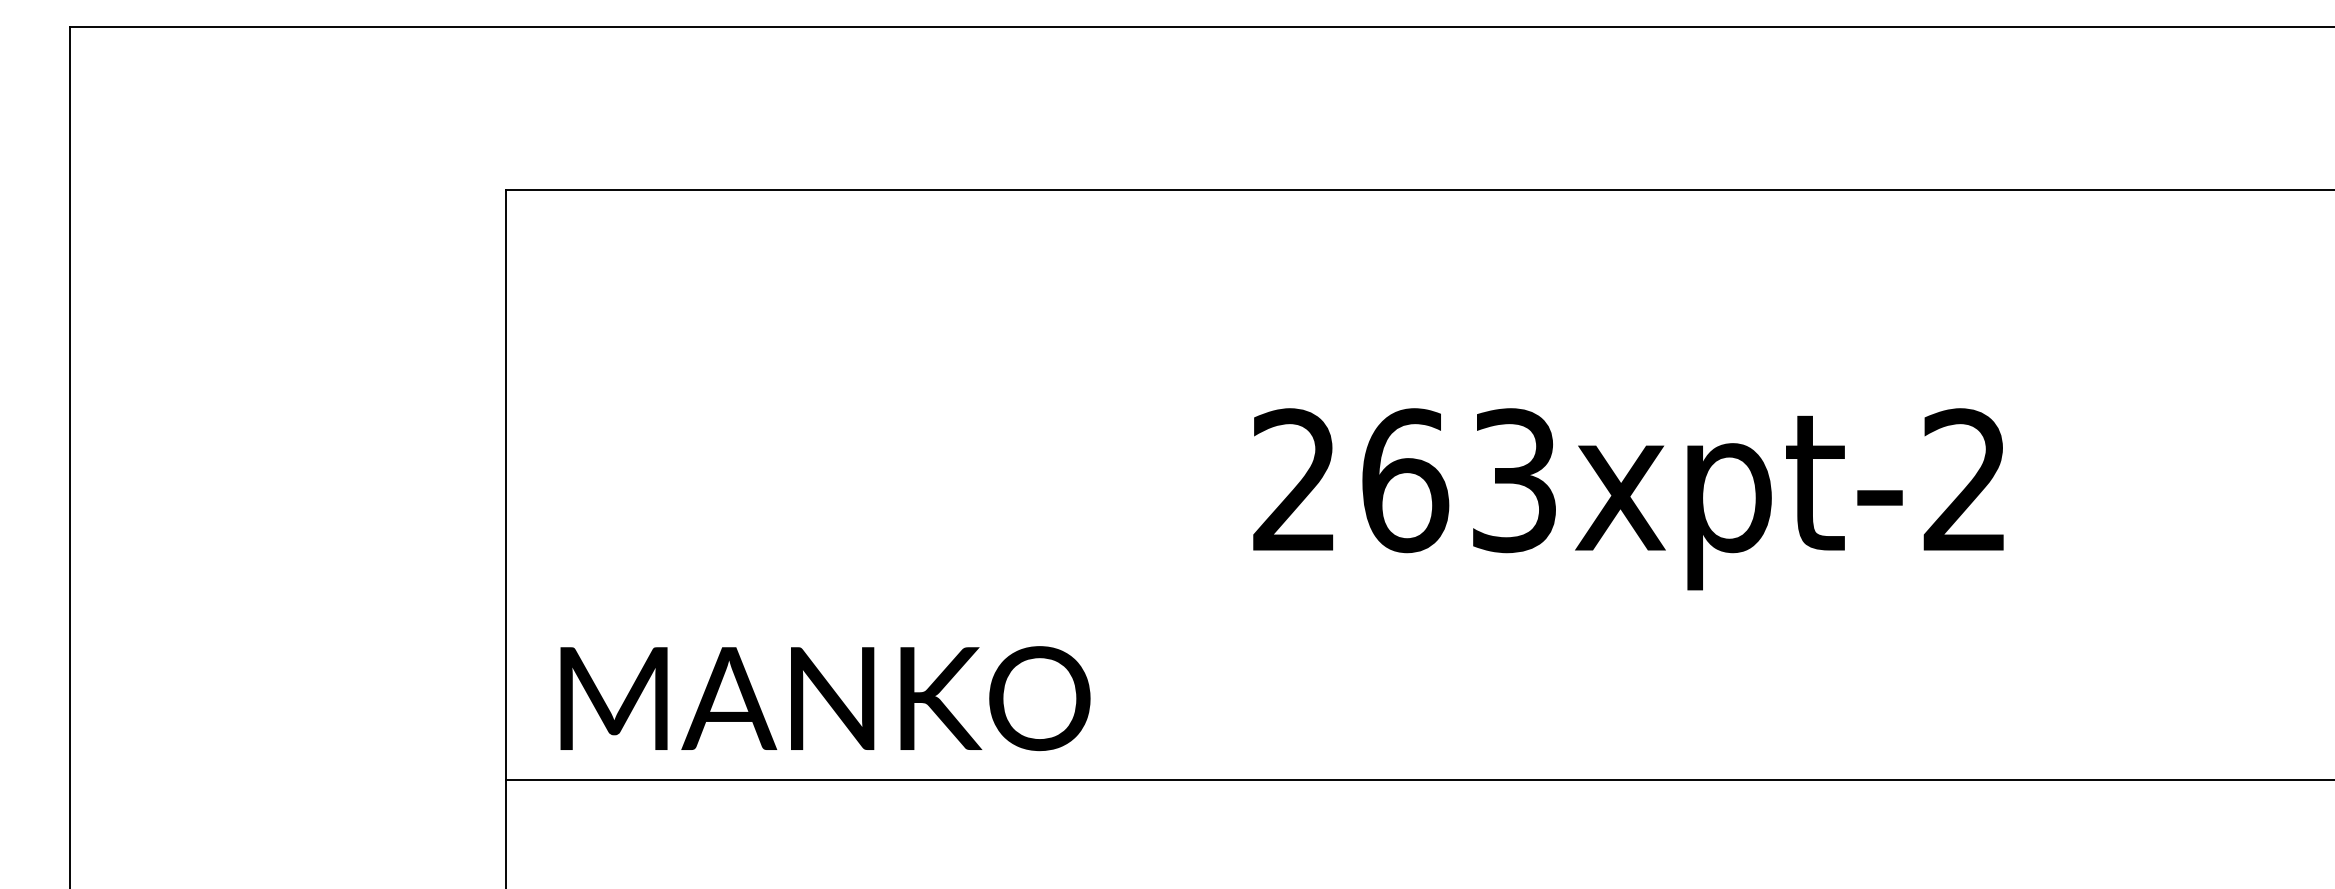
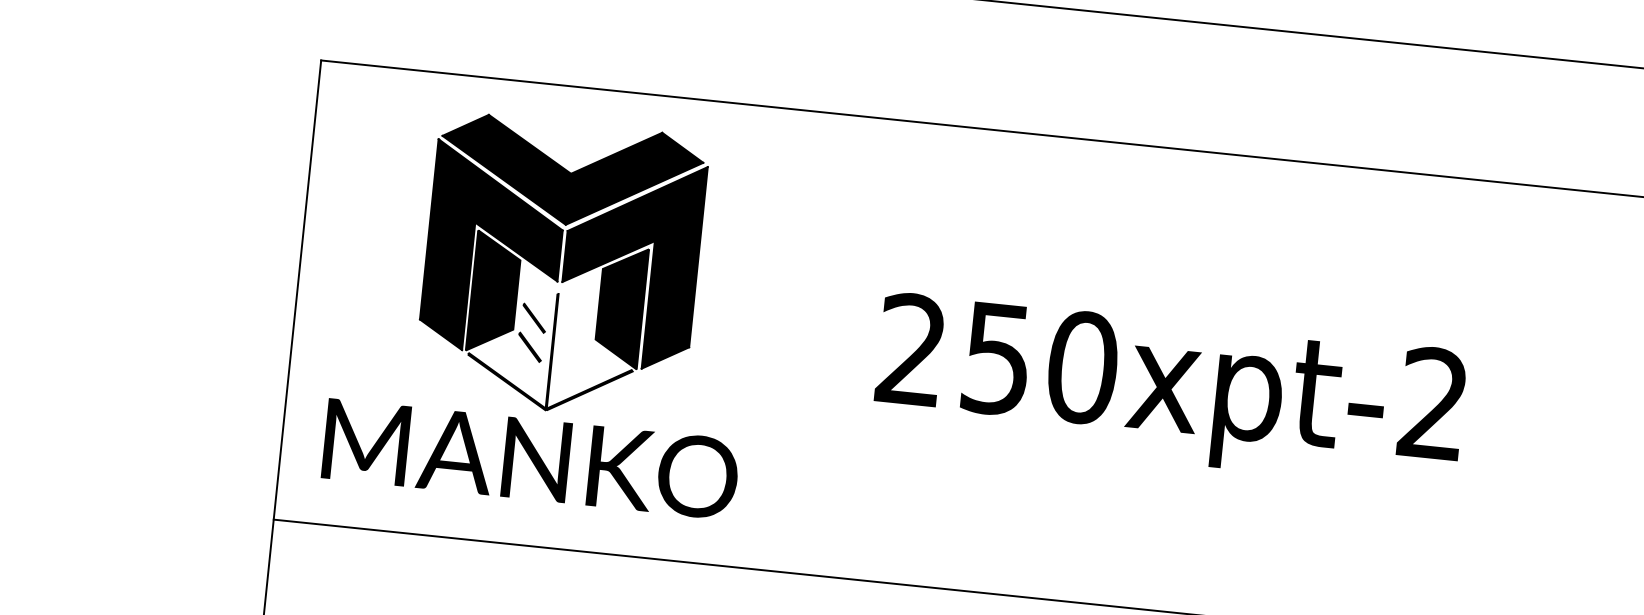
part: (838, 421) -> (561, 267), added
text: (1460, 480) -> (1040, 363), 263xpt-2 -> 250xpt-2
text: (825, 698) -> (531, 459), moved

